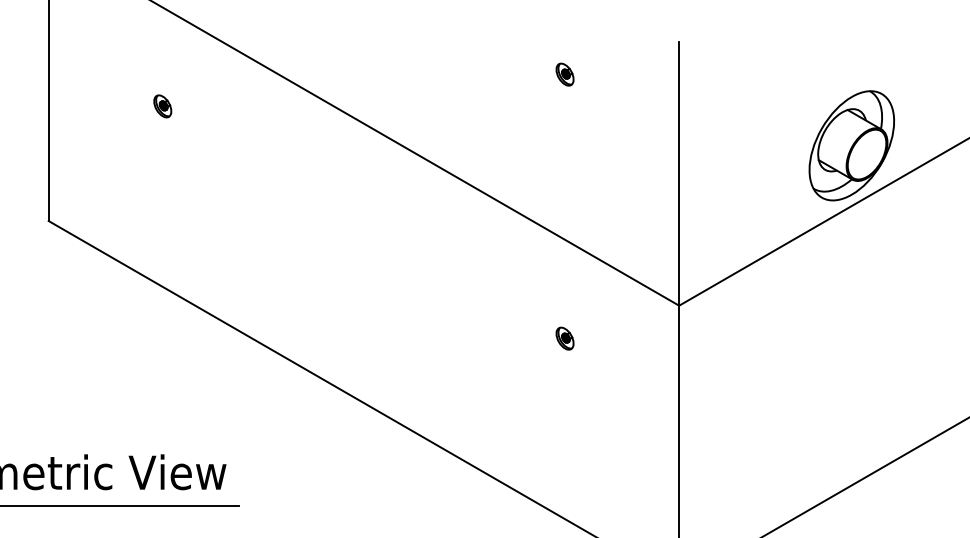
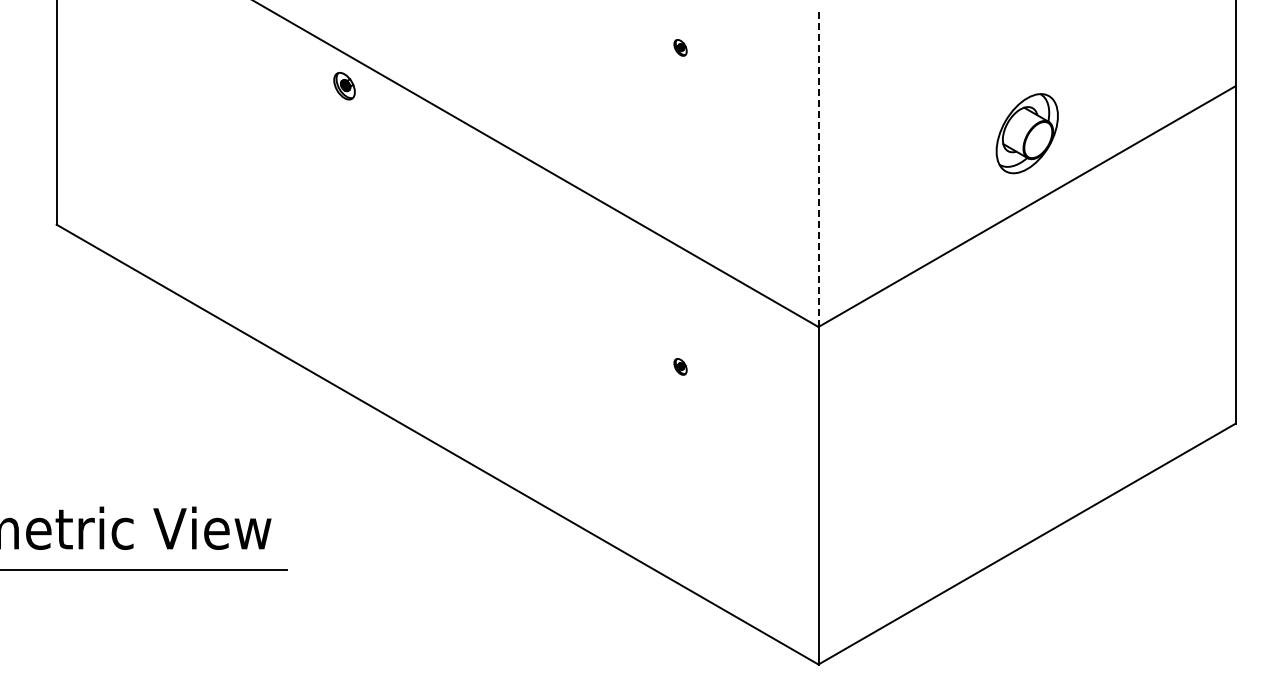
part: (564, 74) -> (680, 47), size x0.6
part: (162, 106) -> (344, 86), moved
part: (852, 145) -> (1027, 133), size x0.6
line: (679, 173) -> (818, 167), solid -> dashed
part: (564, 338) -> (680, 366), size x0.6

